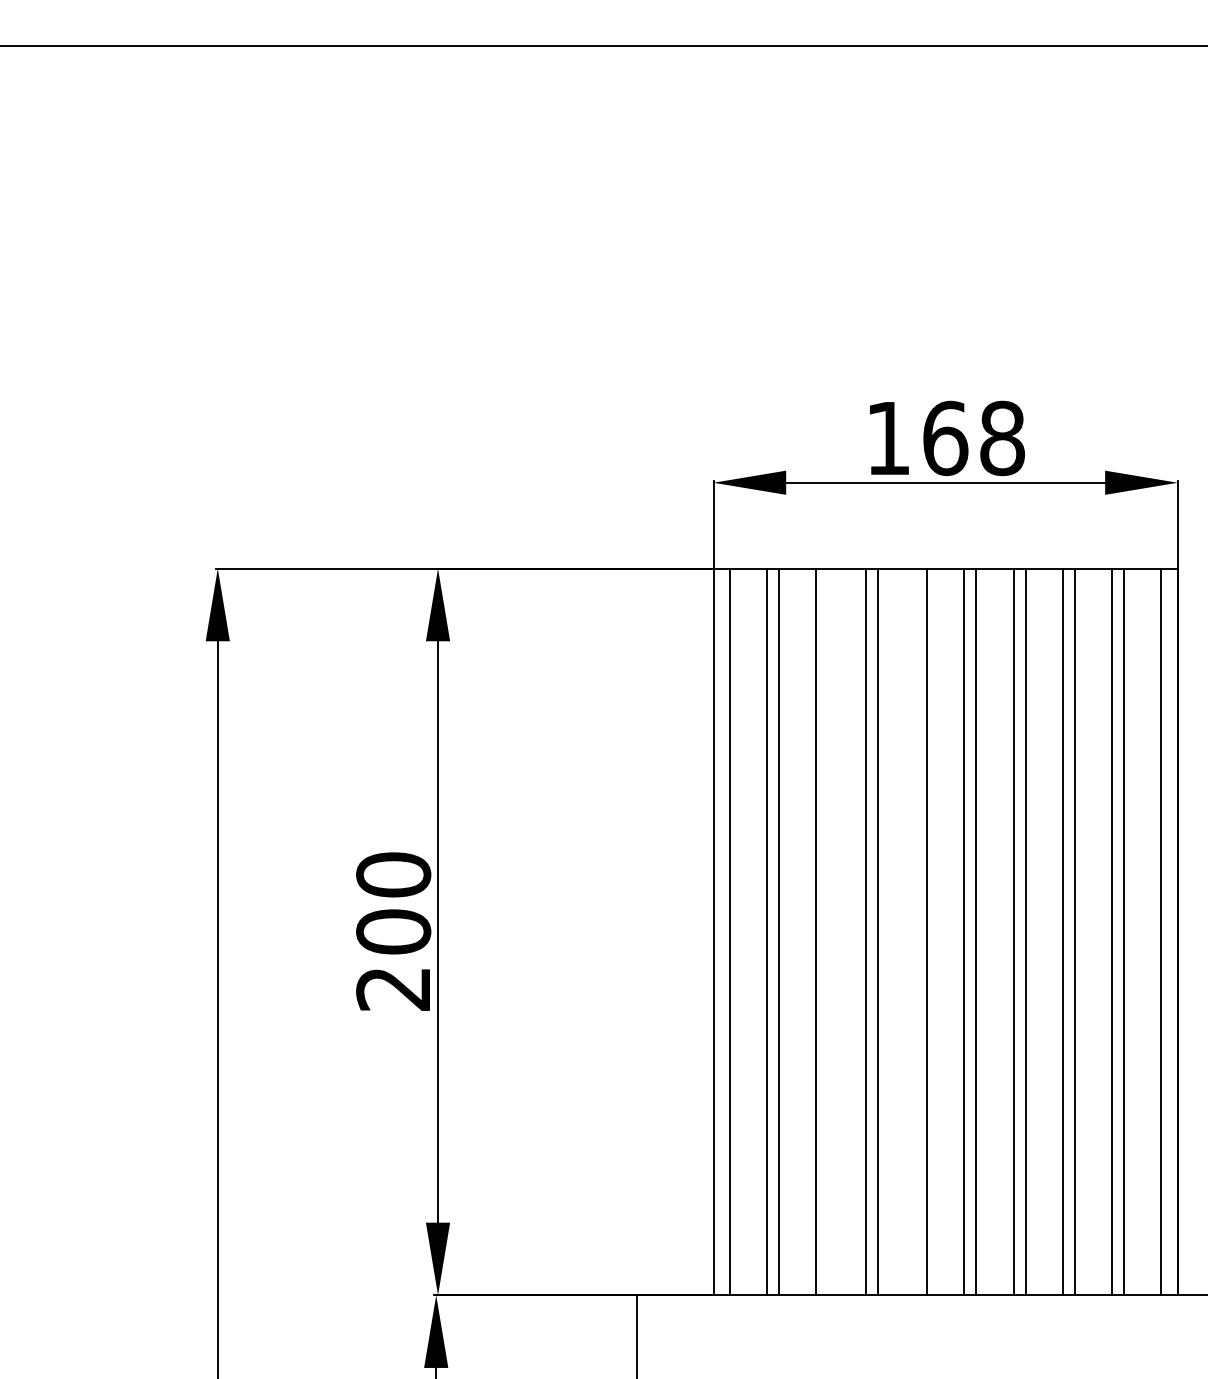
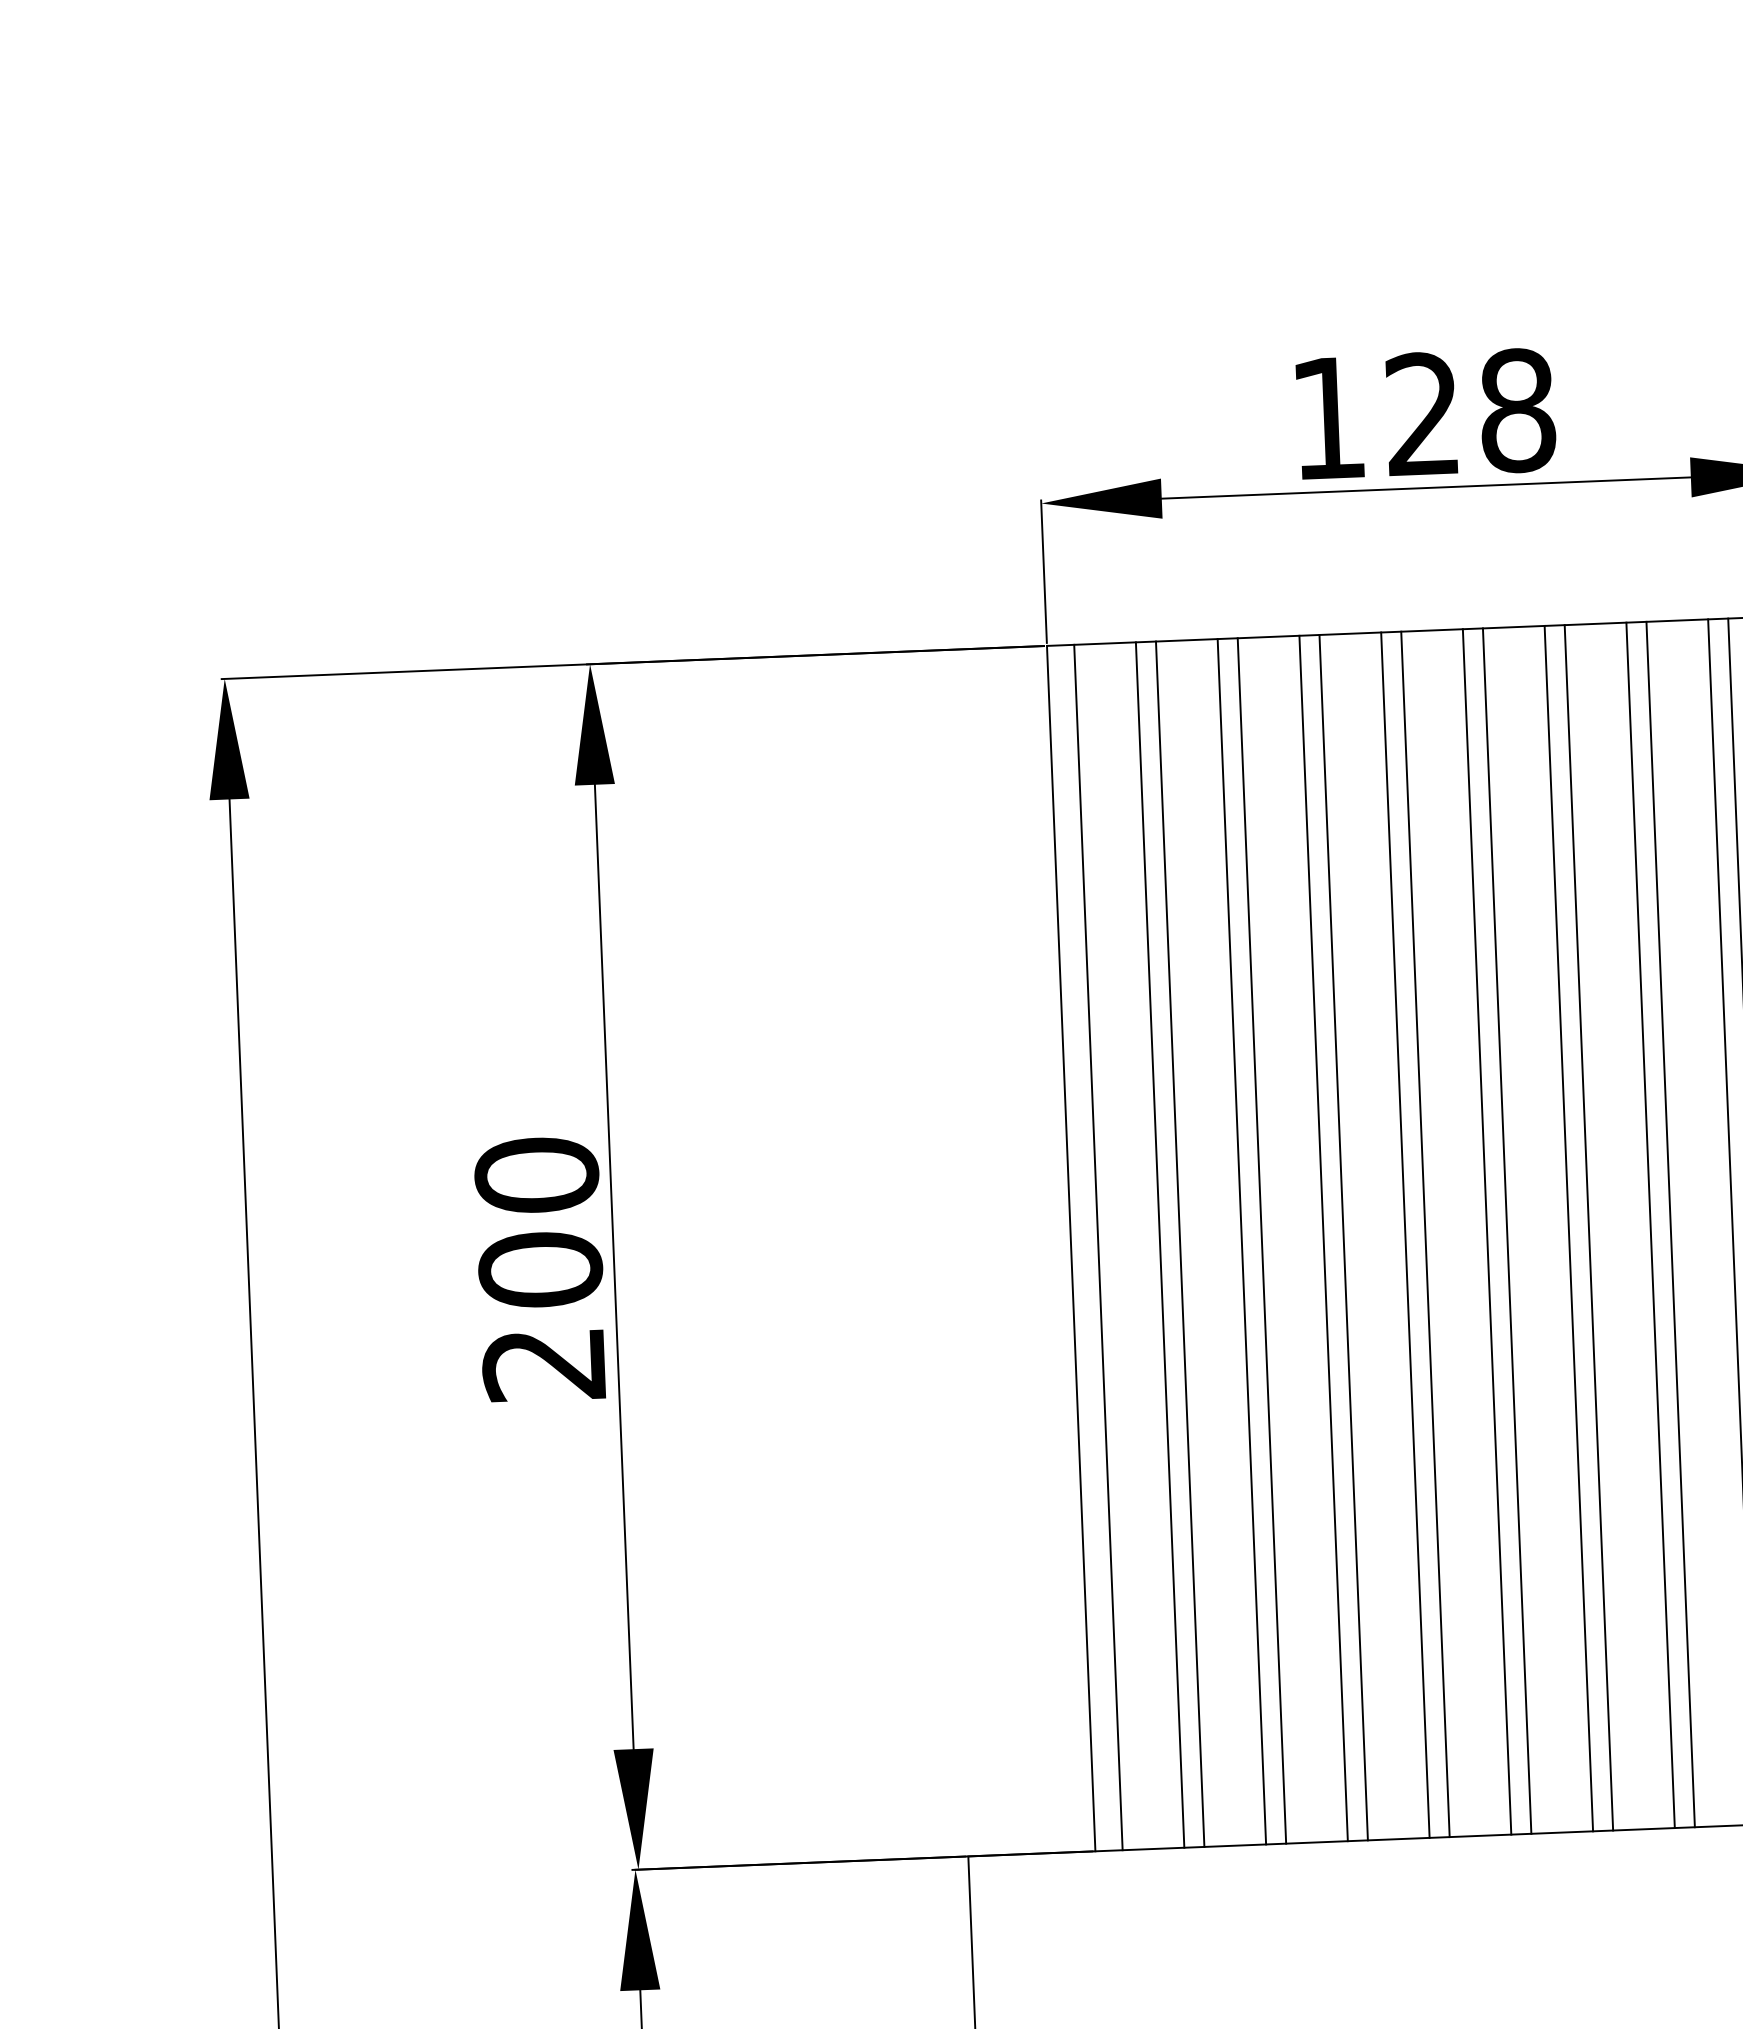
text: (945, 438) -> (1423, 414), 168 -> 128
line: (828, 931) -> (1261, 1240), added
line: (914, 931) -> (1404, 1234), added

